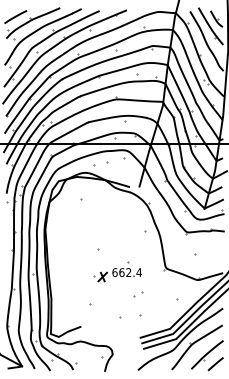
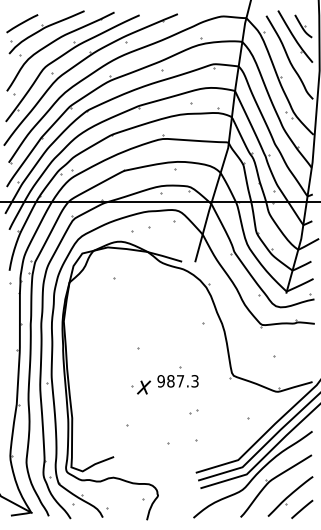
text: (126, 272) -> (177, 381), 662.4 -> 987.3
part: (138, 294) -> (193, 411), size x0.62

